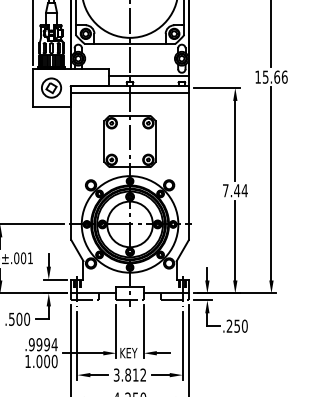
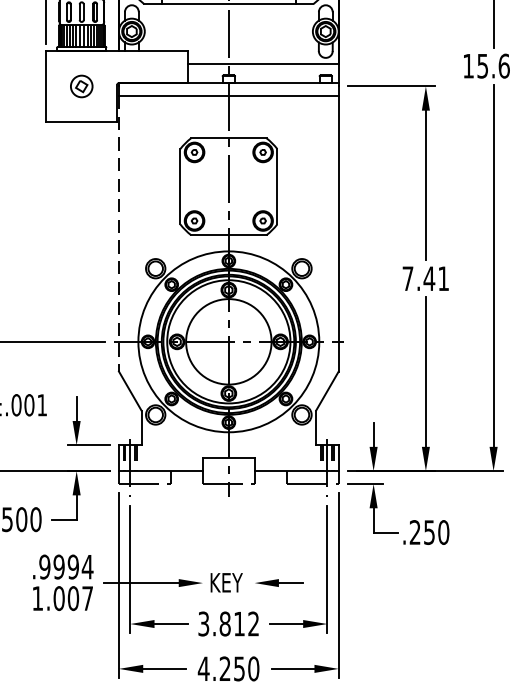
part: (51, 87) -> (81, 85), size x0.6
line: (71, 166) -> (119, 233), solid -> dashed
text: (244, 190) -> (443, 278), 7.44 -> 7.41
line: (116, 331) -> (203, 542), removed
line: (143, 331) -> (253, 542), removed
text: (54, 361) -> (87, 598), 1.000 -> 1.007

